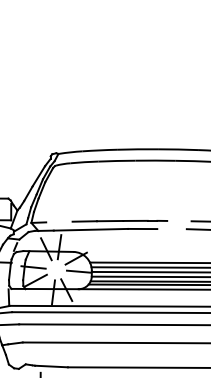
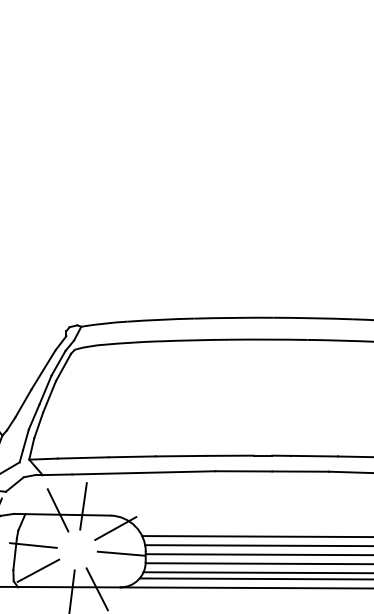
line: (179, 220) -> (314, 454), added
line: (59, 221) -> (83, 456), added
line: (171, 229) -> (299, 472), added

